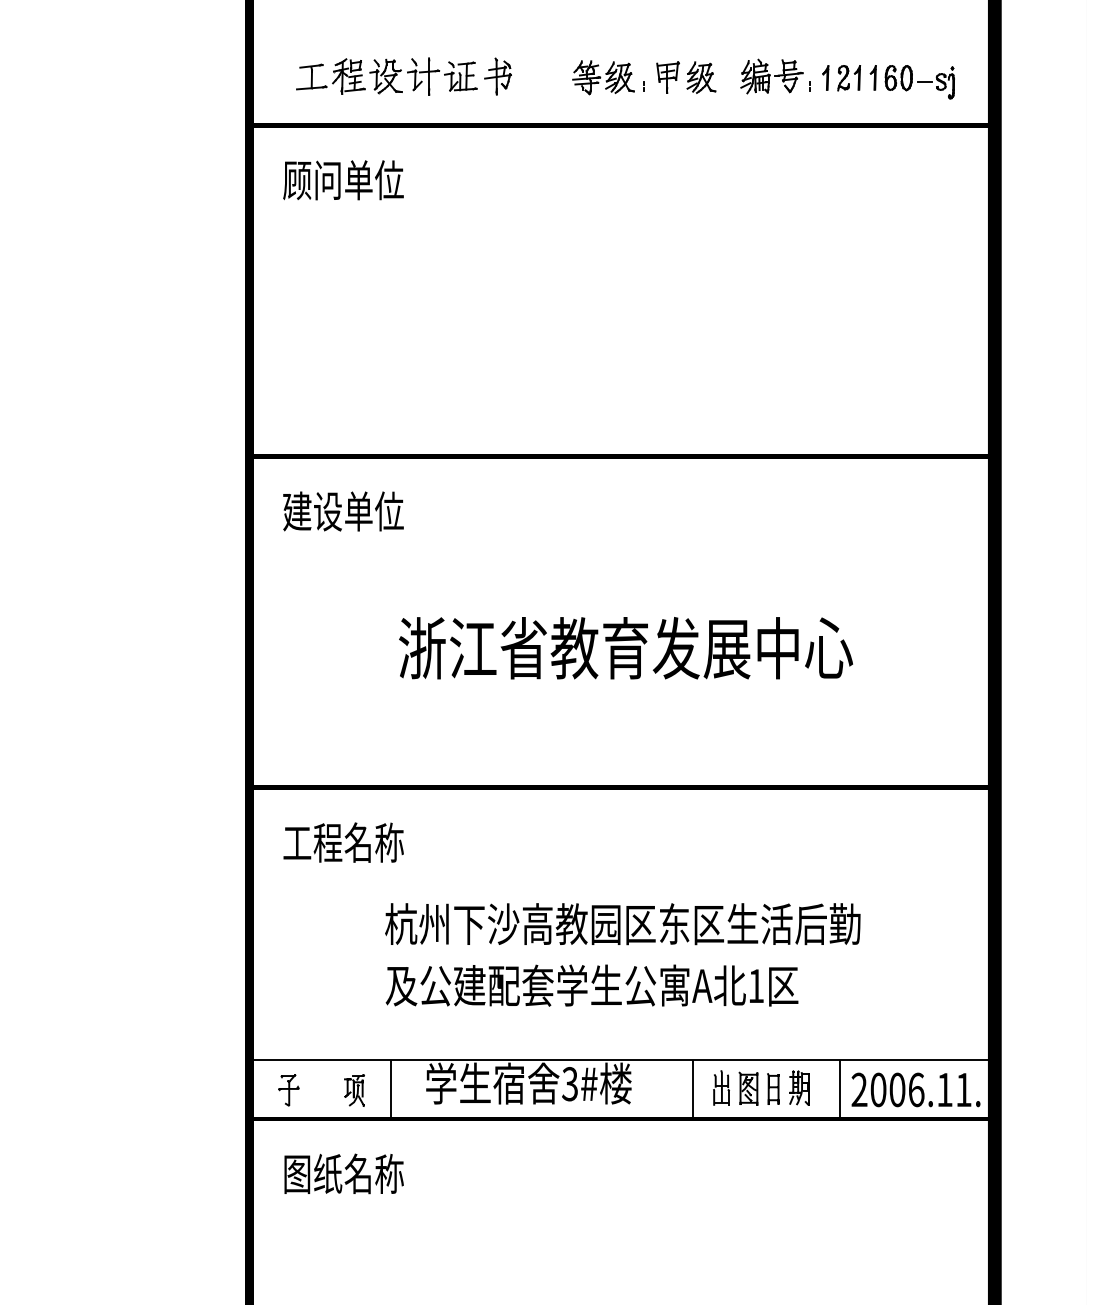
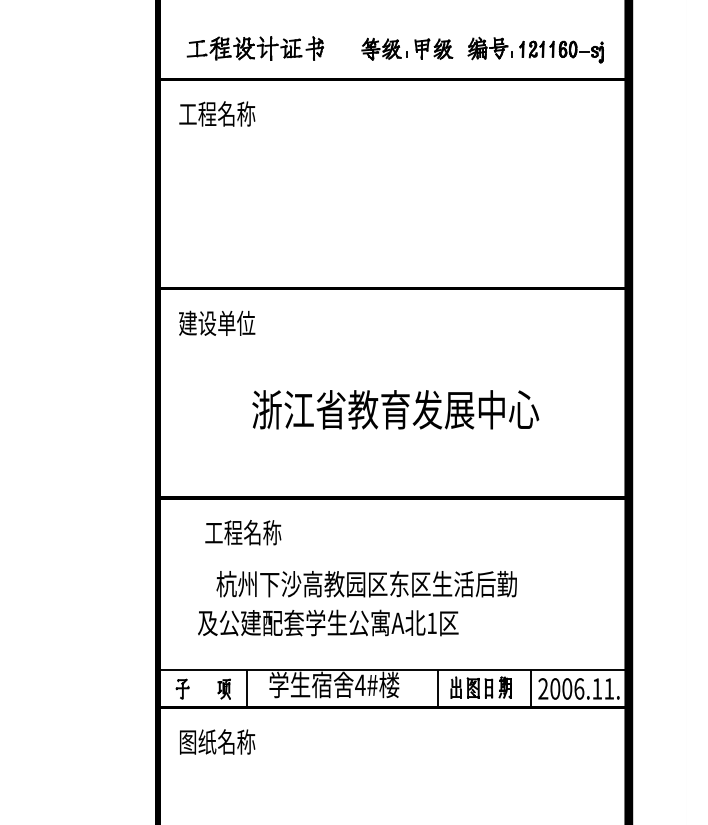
text: (344, 179) -> (217, 113), 顾问单位 -> 工程名称
text: (344, 842) -> (243, 532), moved
text: (622, 924) -> (366, 584), moved
text: (592, 984) -> (328, 622), moved
text: (570, 1084) -> (360, 685), 3# -> 4#

